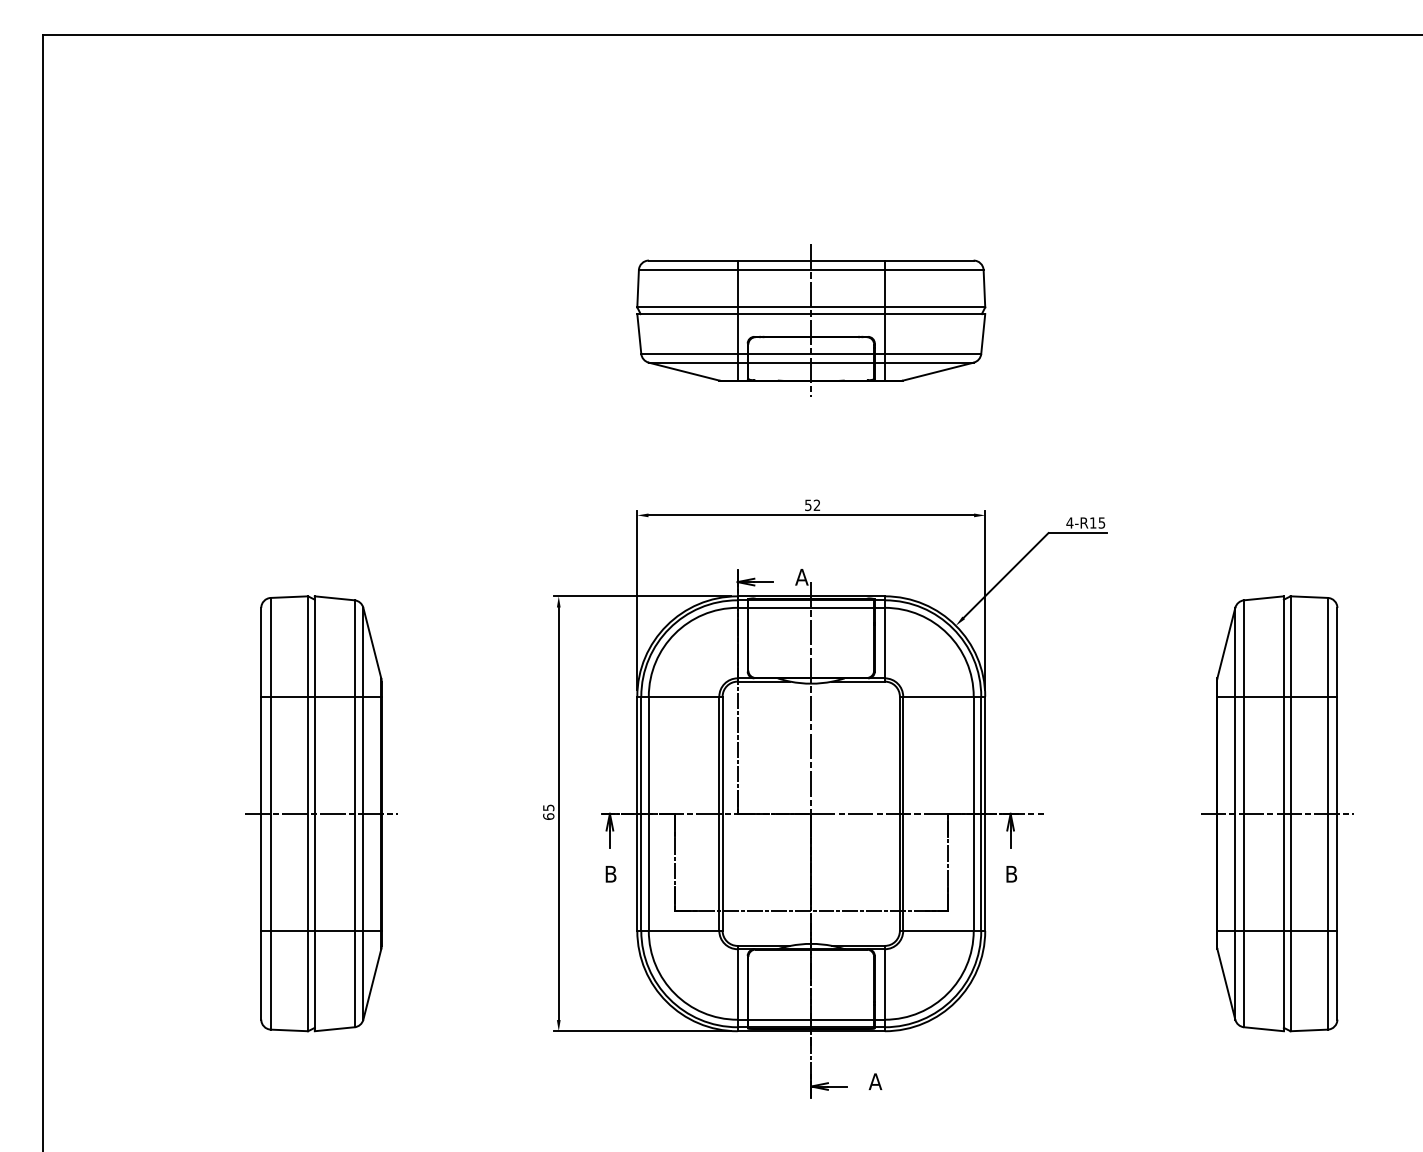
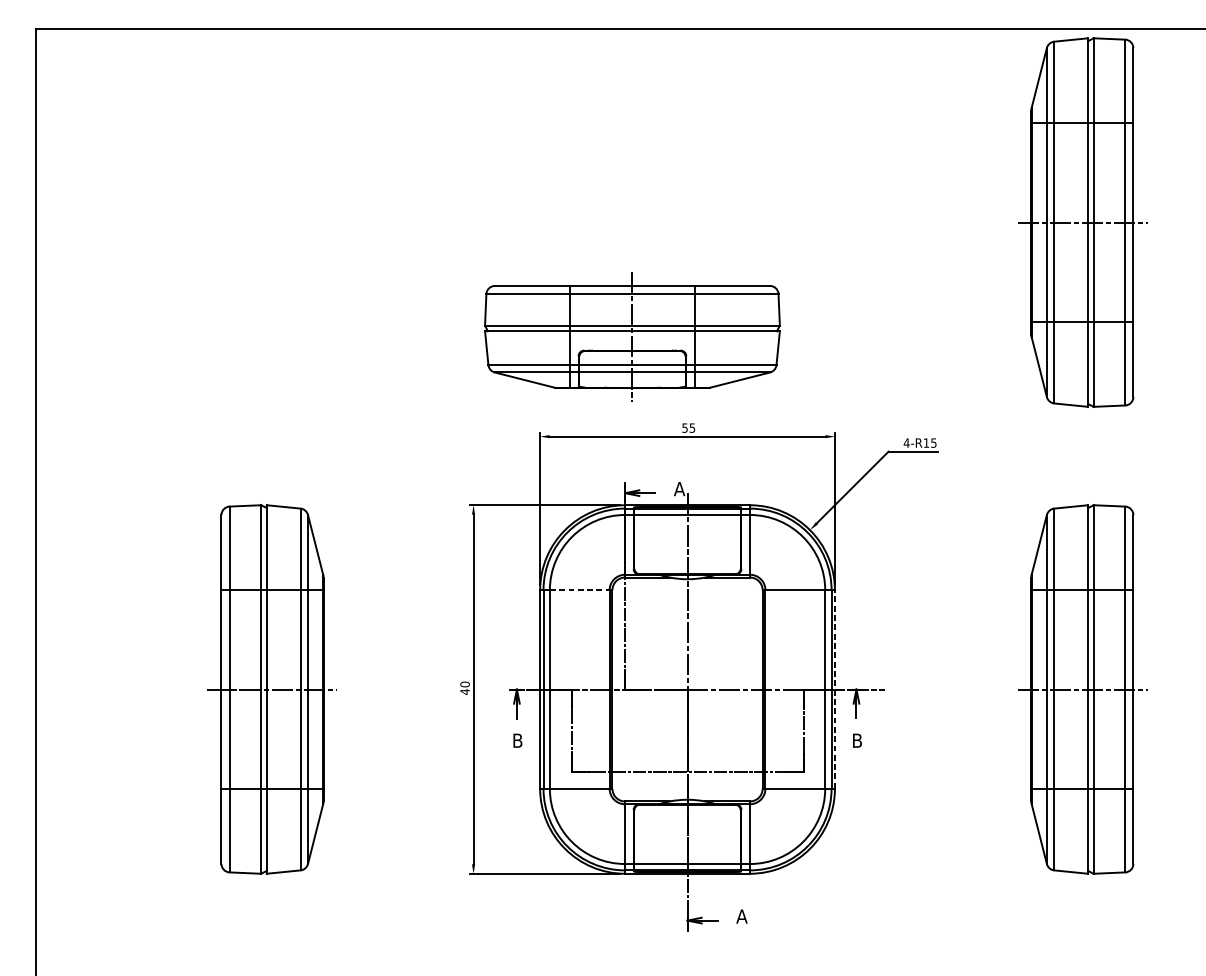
part: (1277, 262) -> (1082, 222), added
part: (811, 320) -> (632, 336), moved
text: (816, 505) -> (691, 428), 52 -> 55
line: (684, 696) -> (580, 590), solid -> dashed
text: (548, 812) -> (464, 688), 65 -> 40
line: (985, 813) -> (835, 689), solid -> dashed

